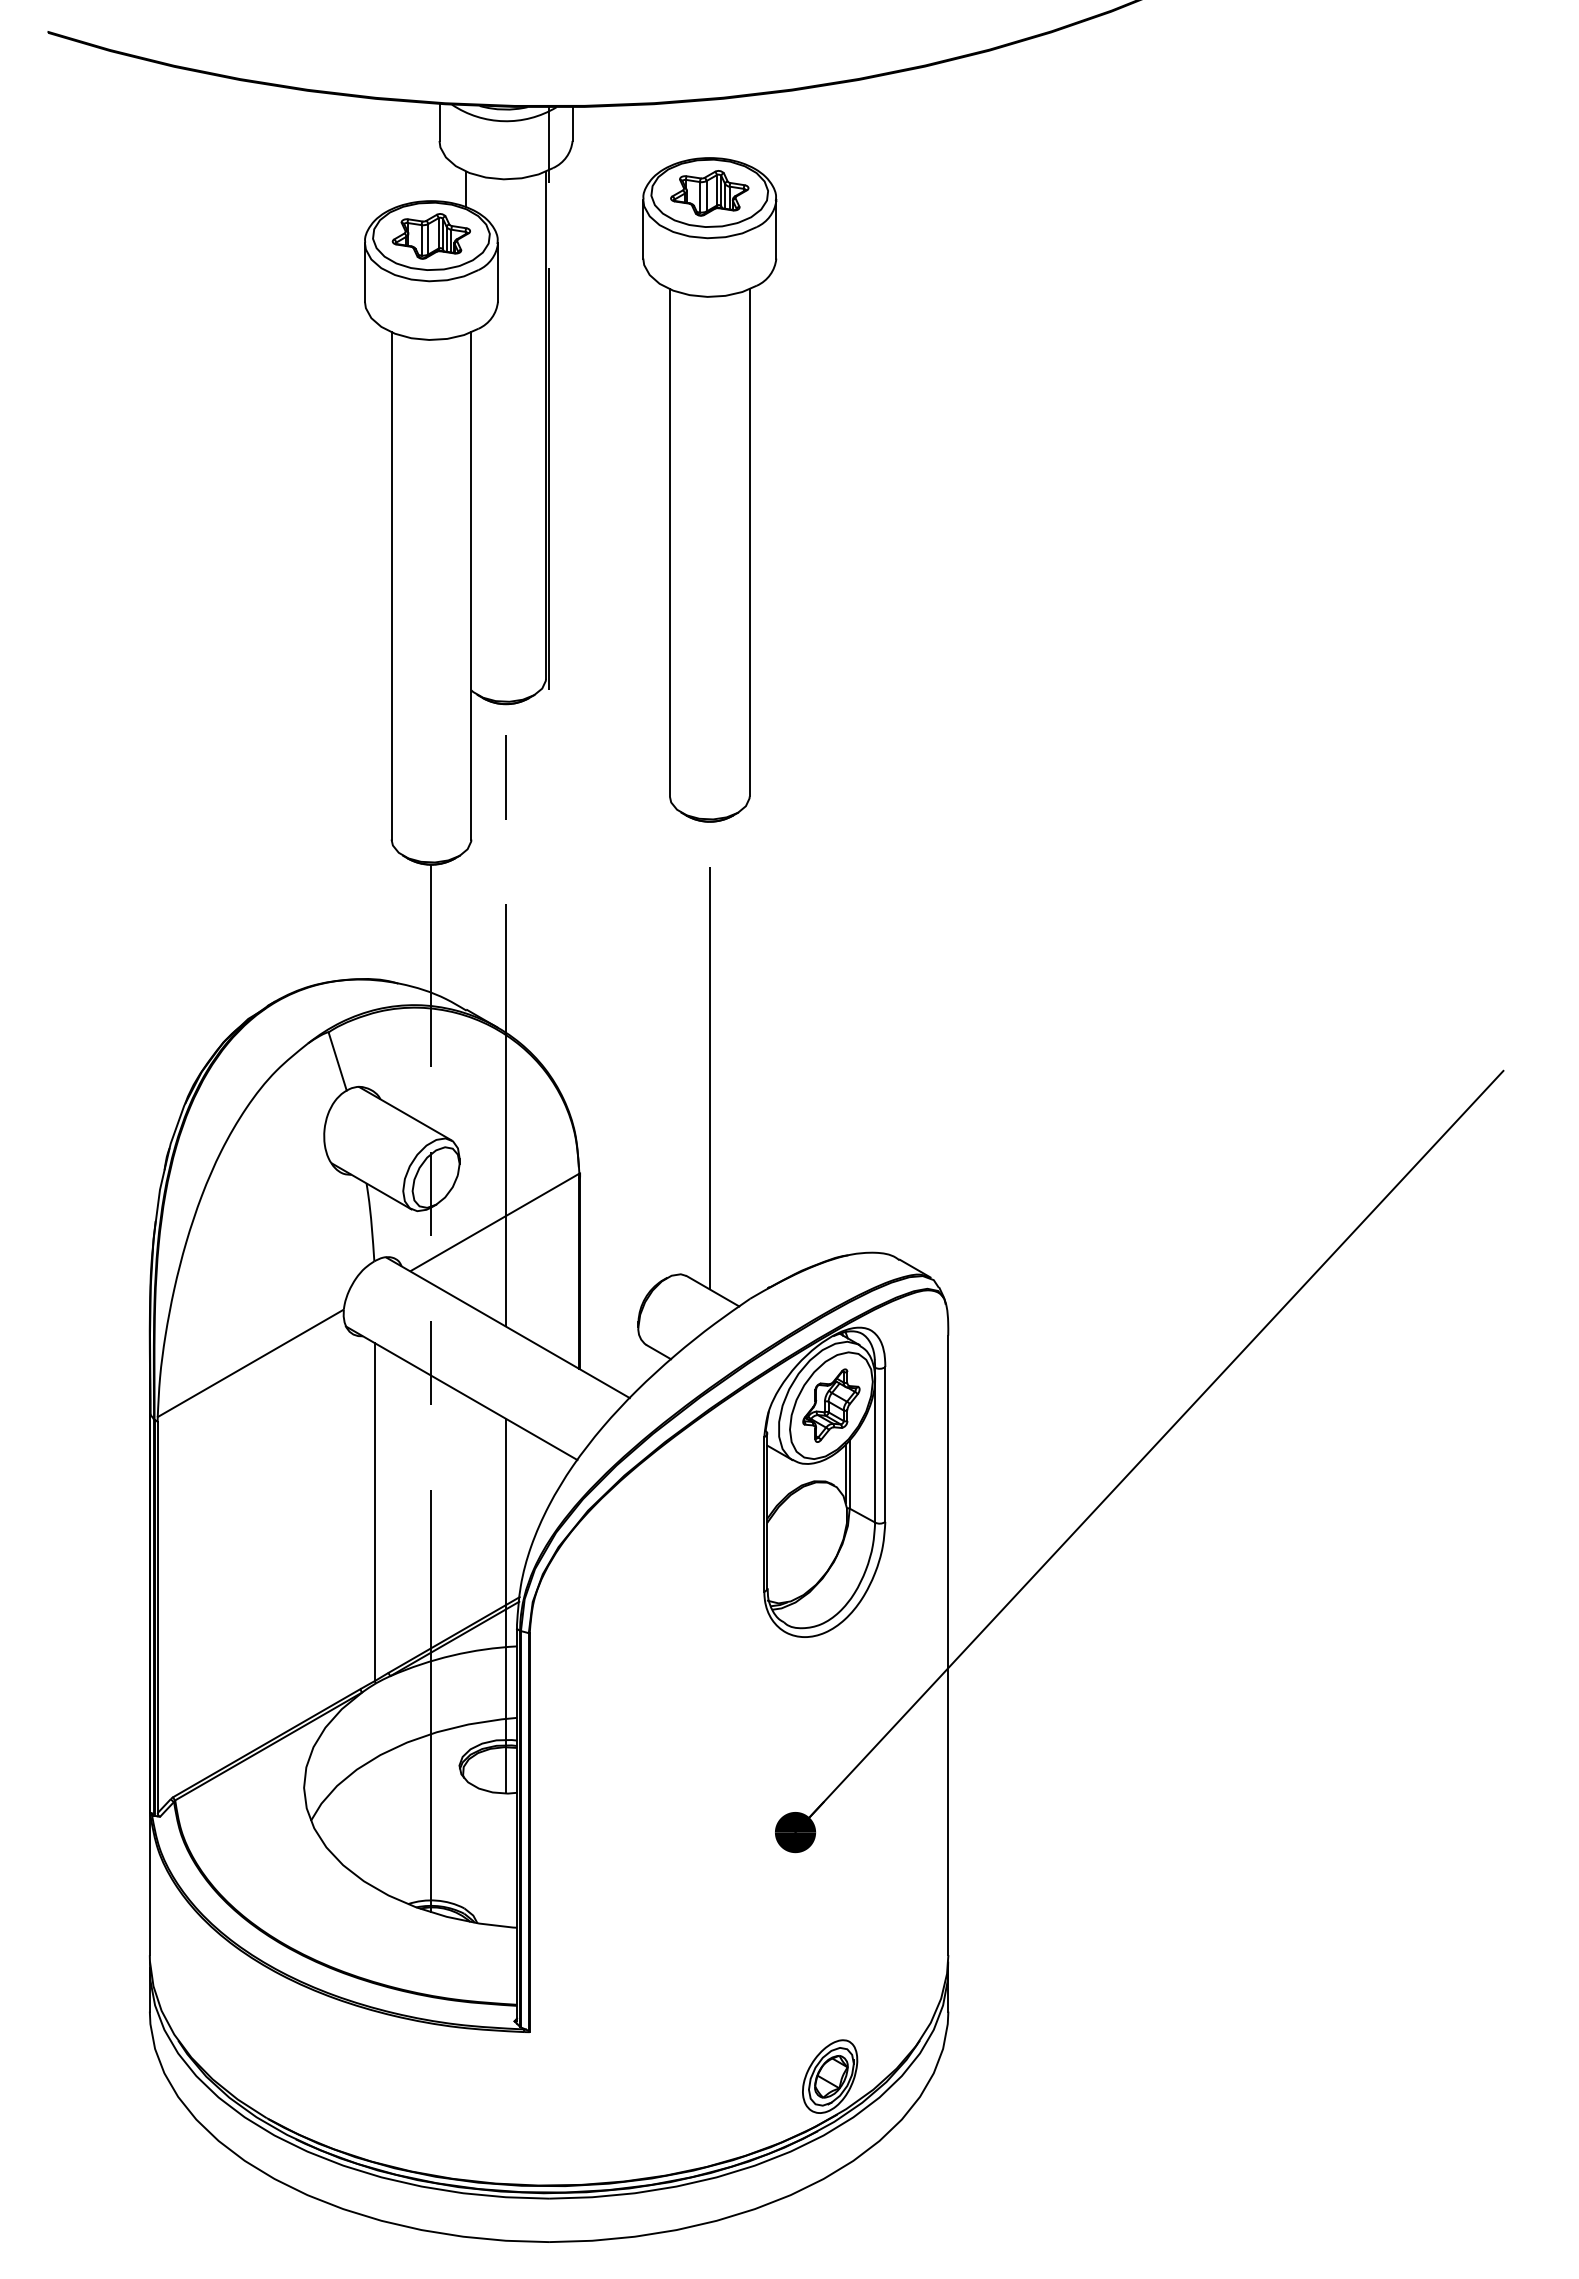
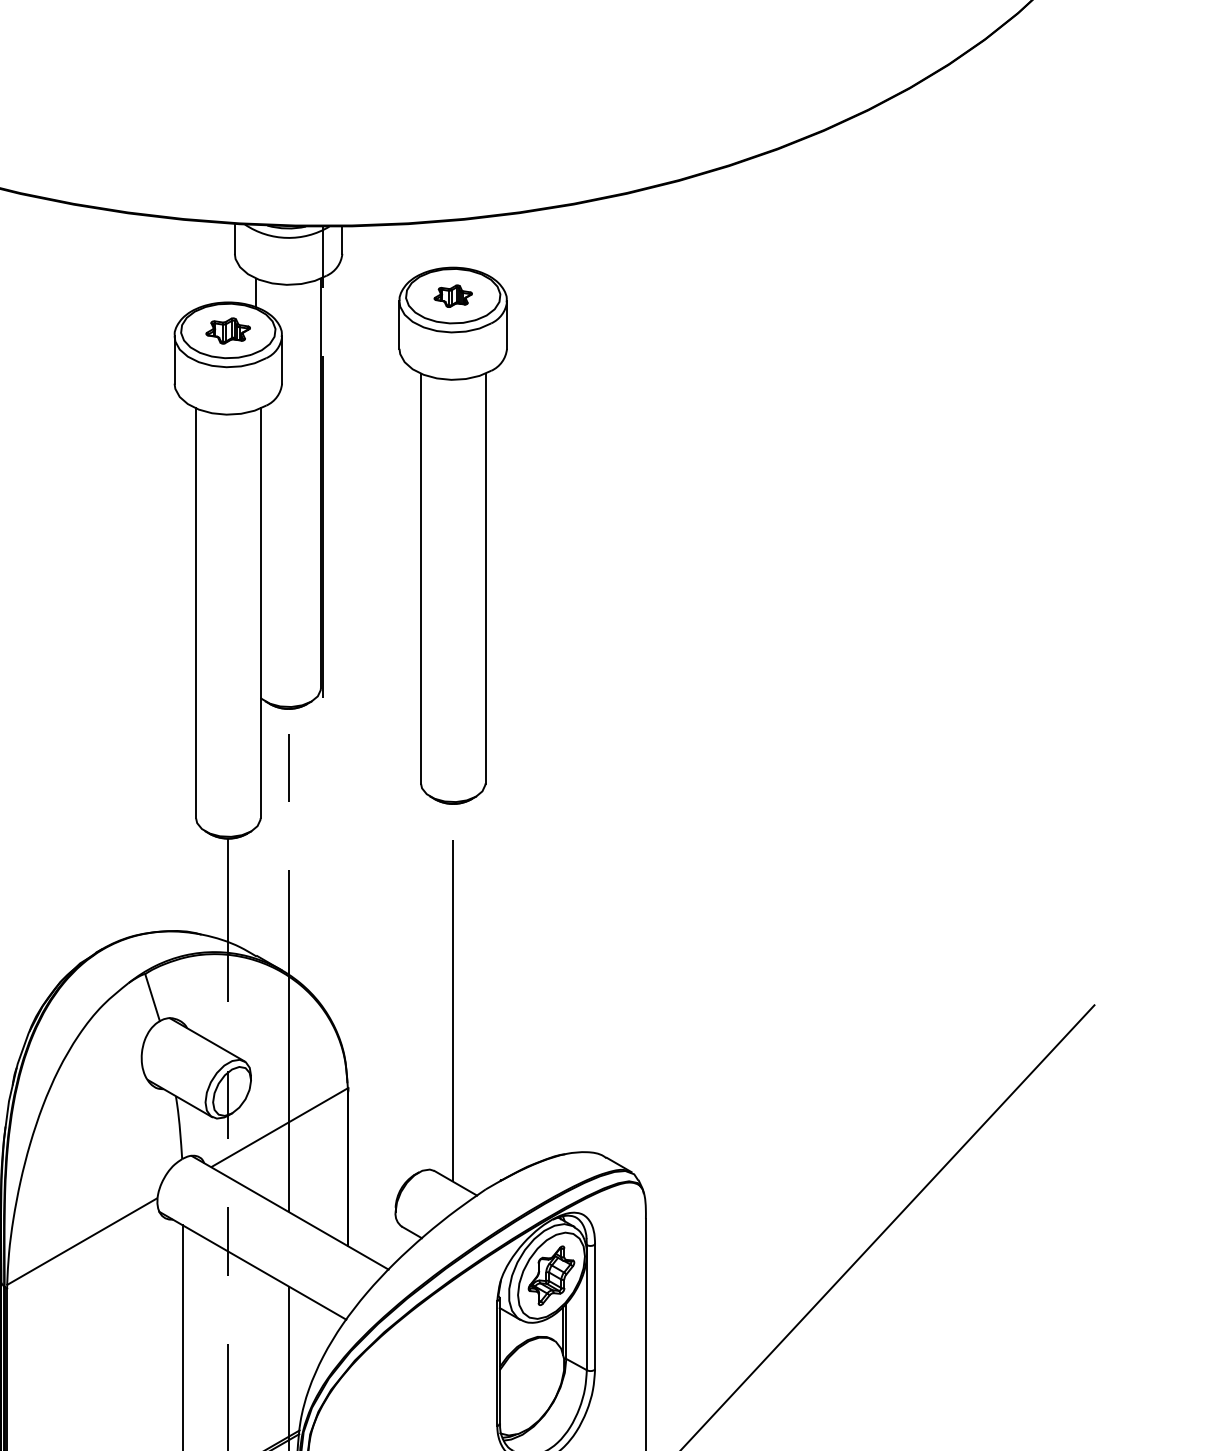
part: (709, 193) -> (452, 296), size x0.6
part: (430, 236) -> (227, 331), size x0.7

